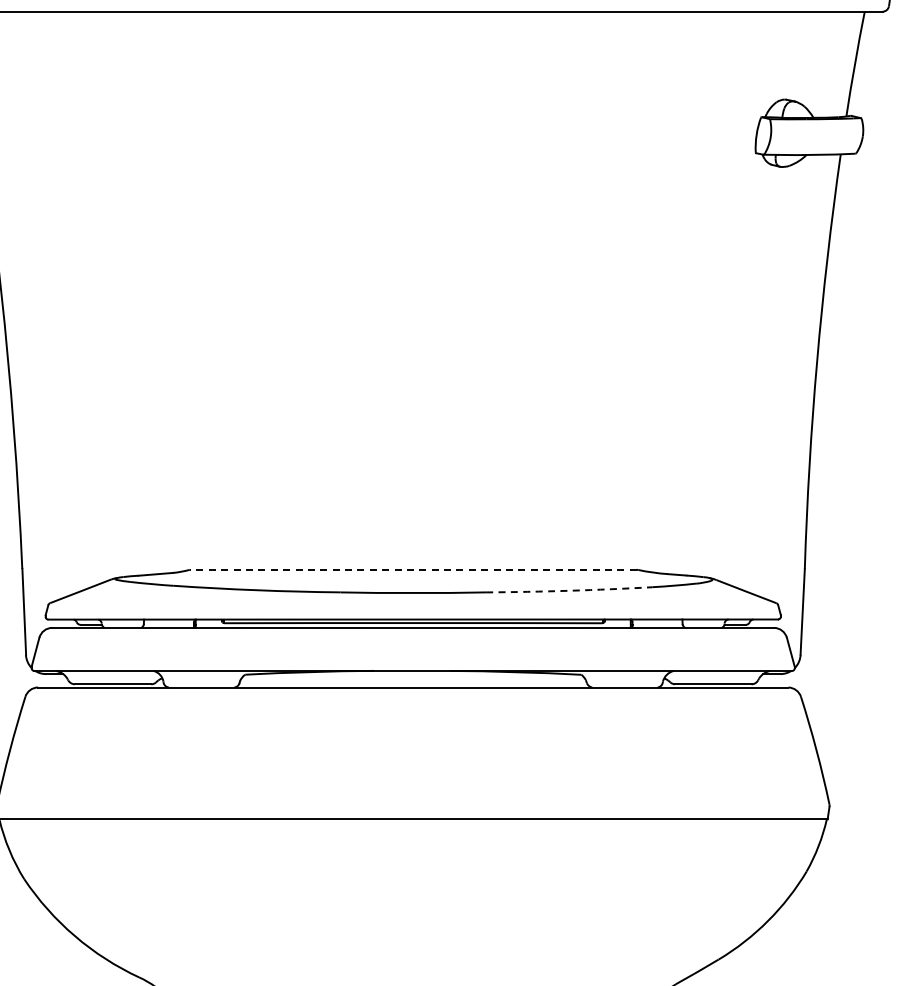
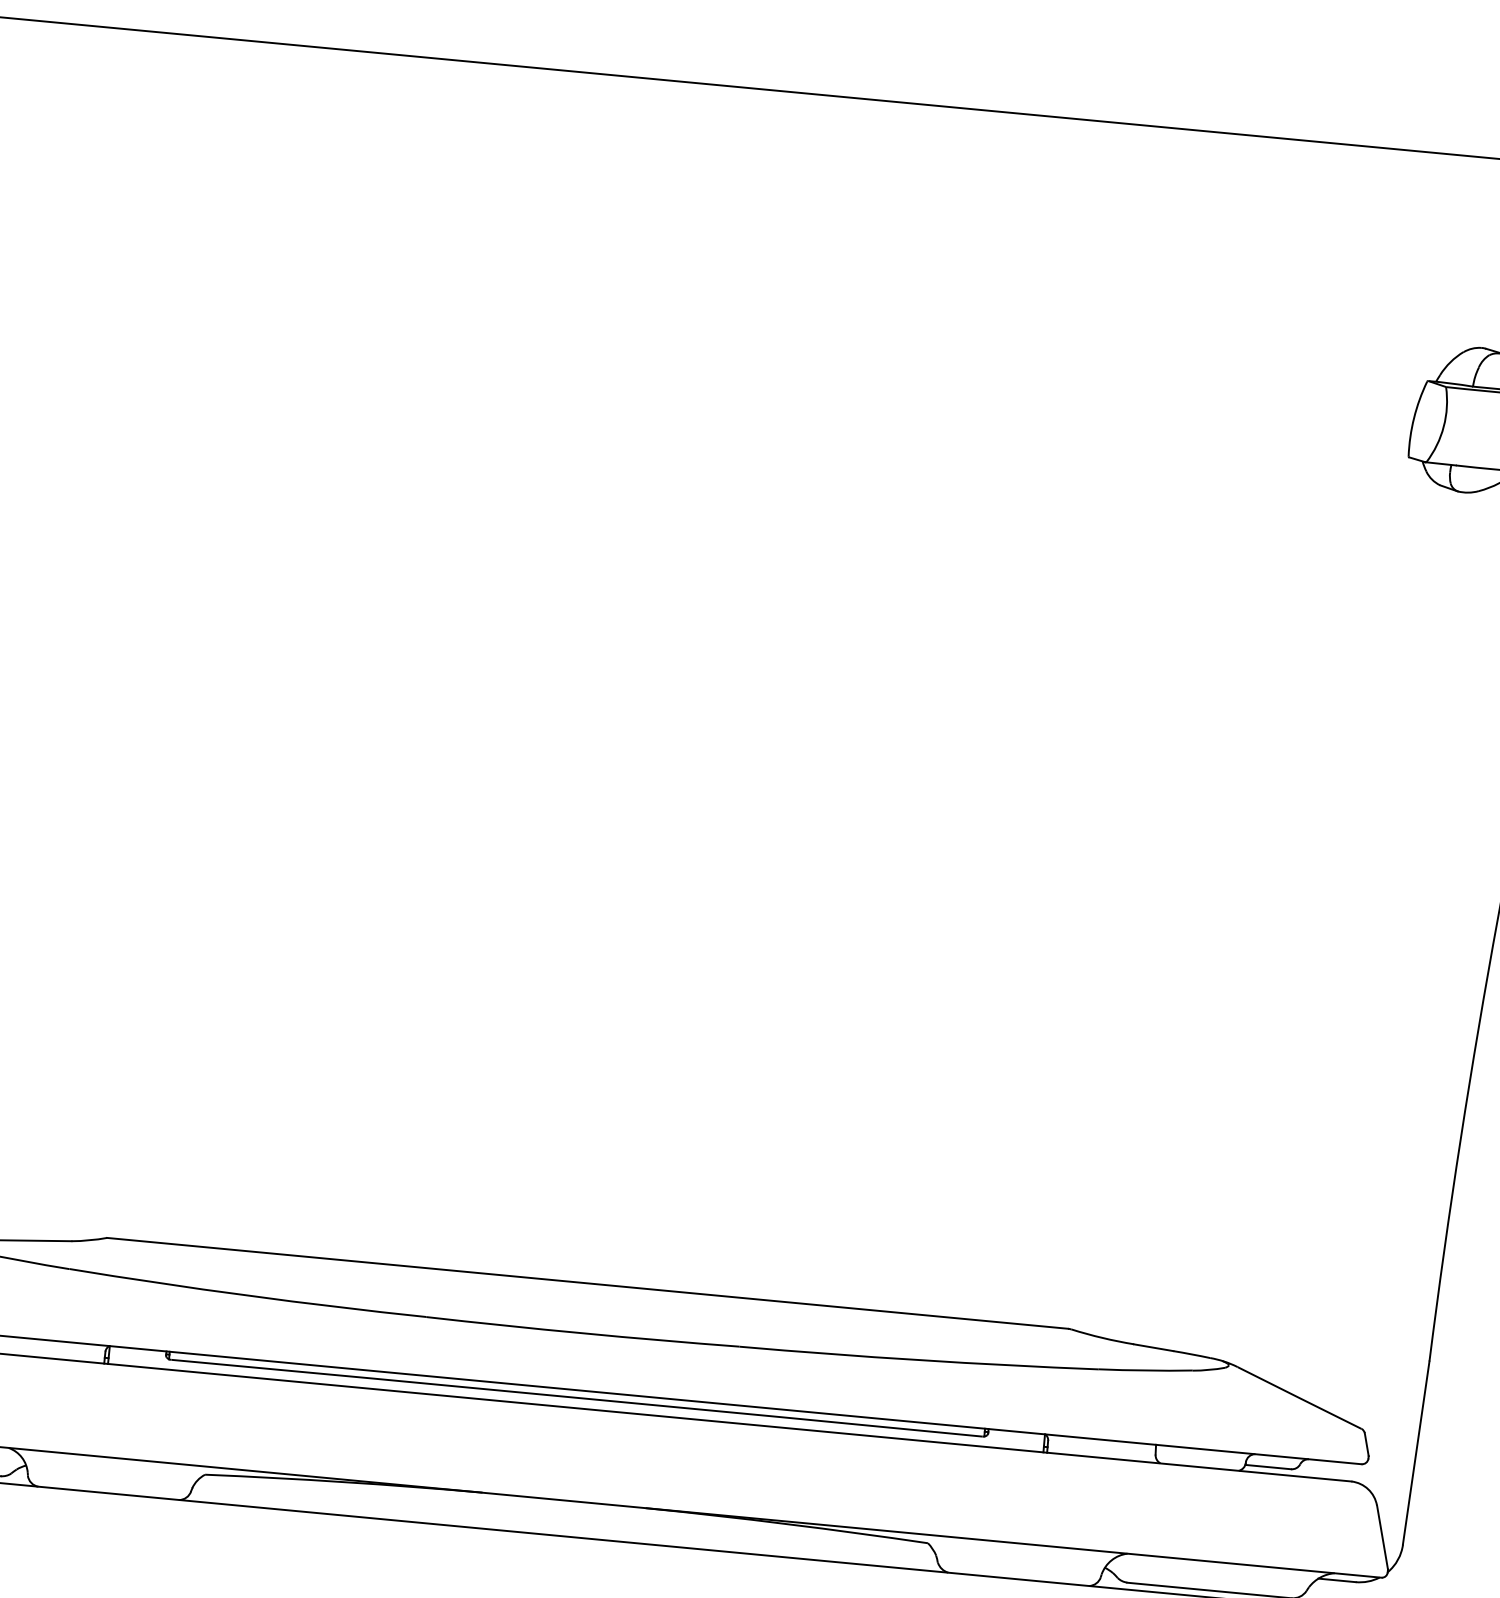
line: (412, 569) -> (585, 1282), dashed -> solid
arc: (569, 590) -> (919, 1359), dashed -> solid

